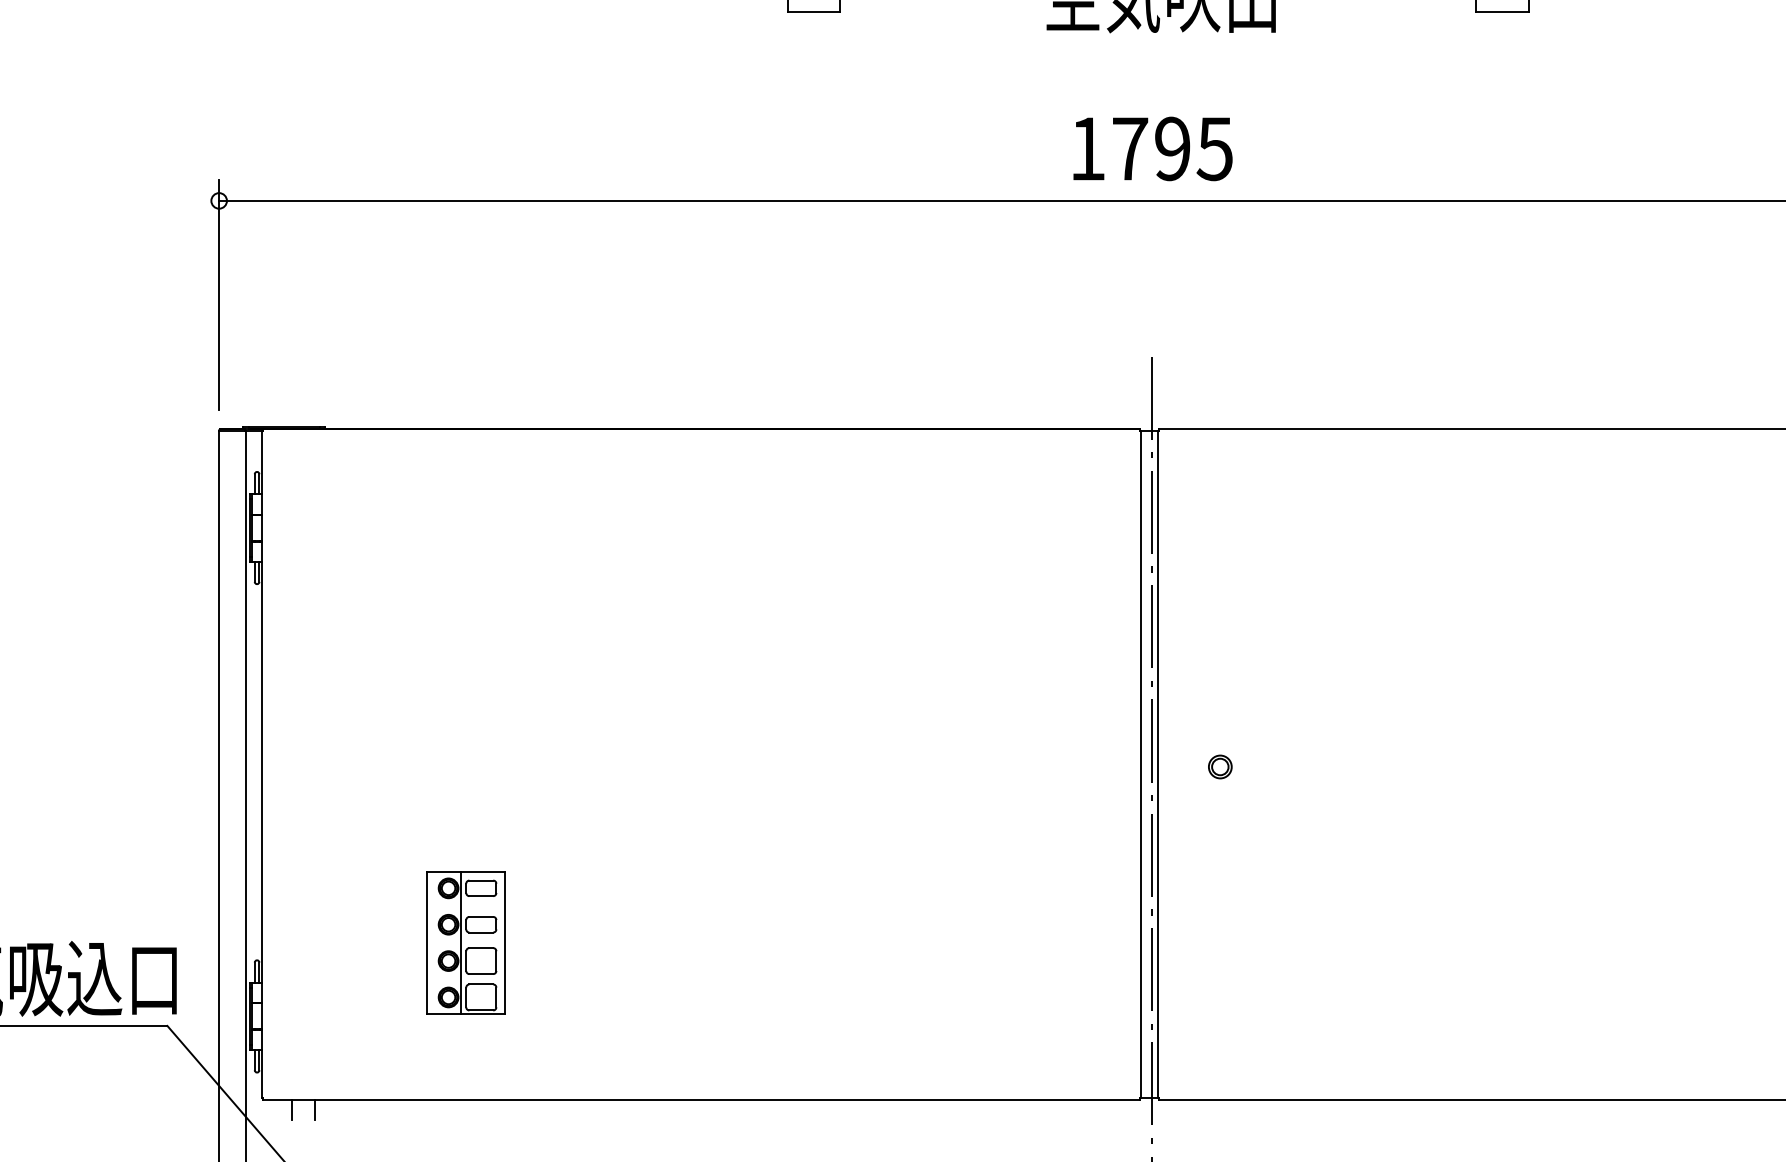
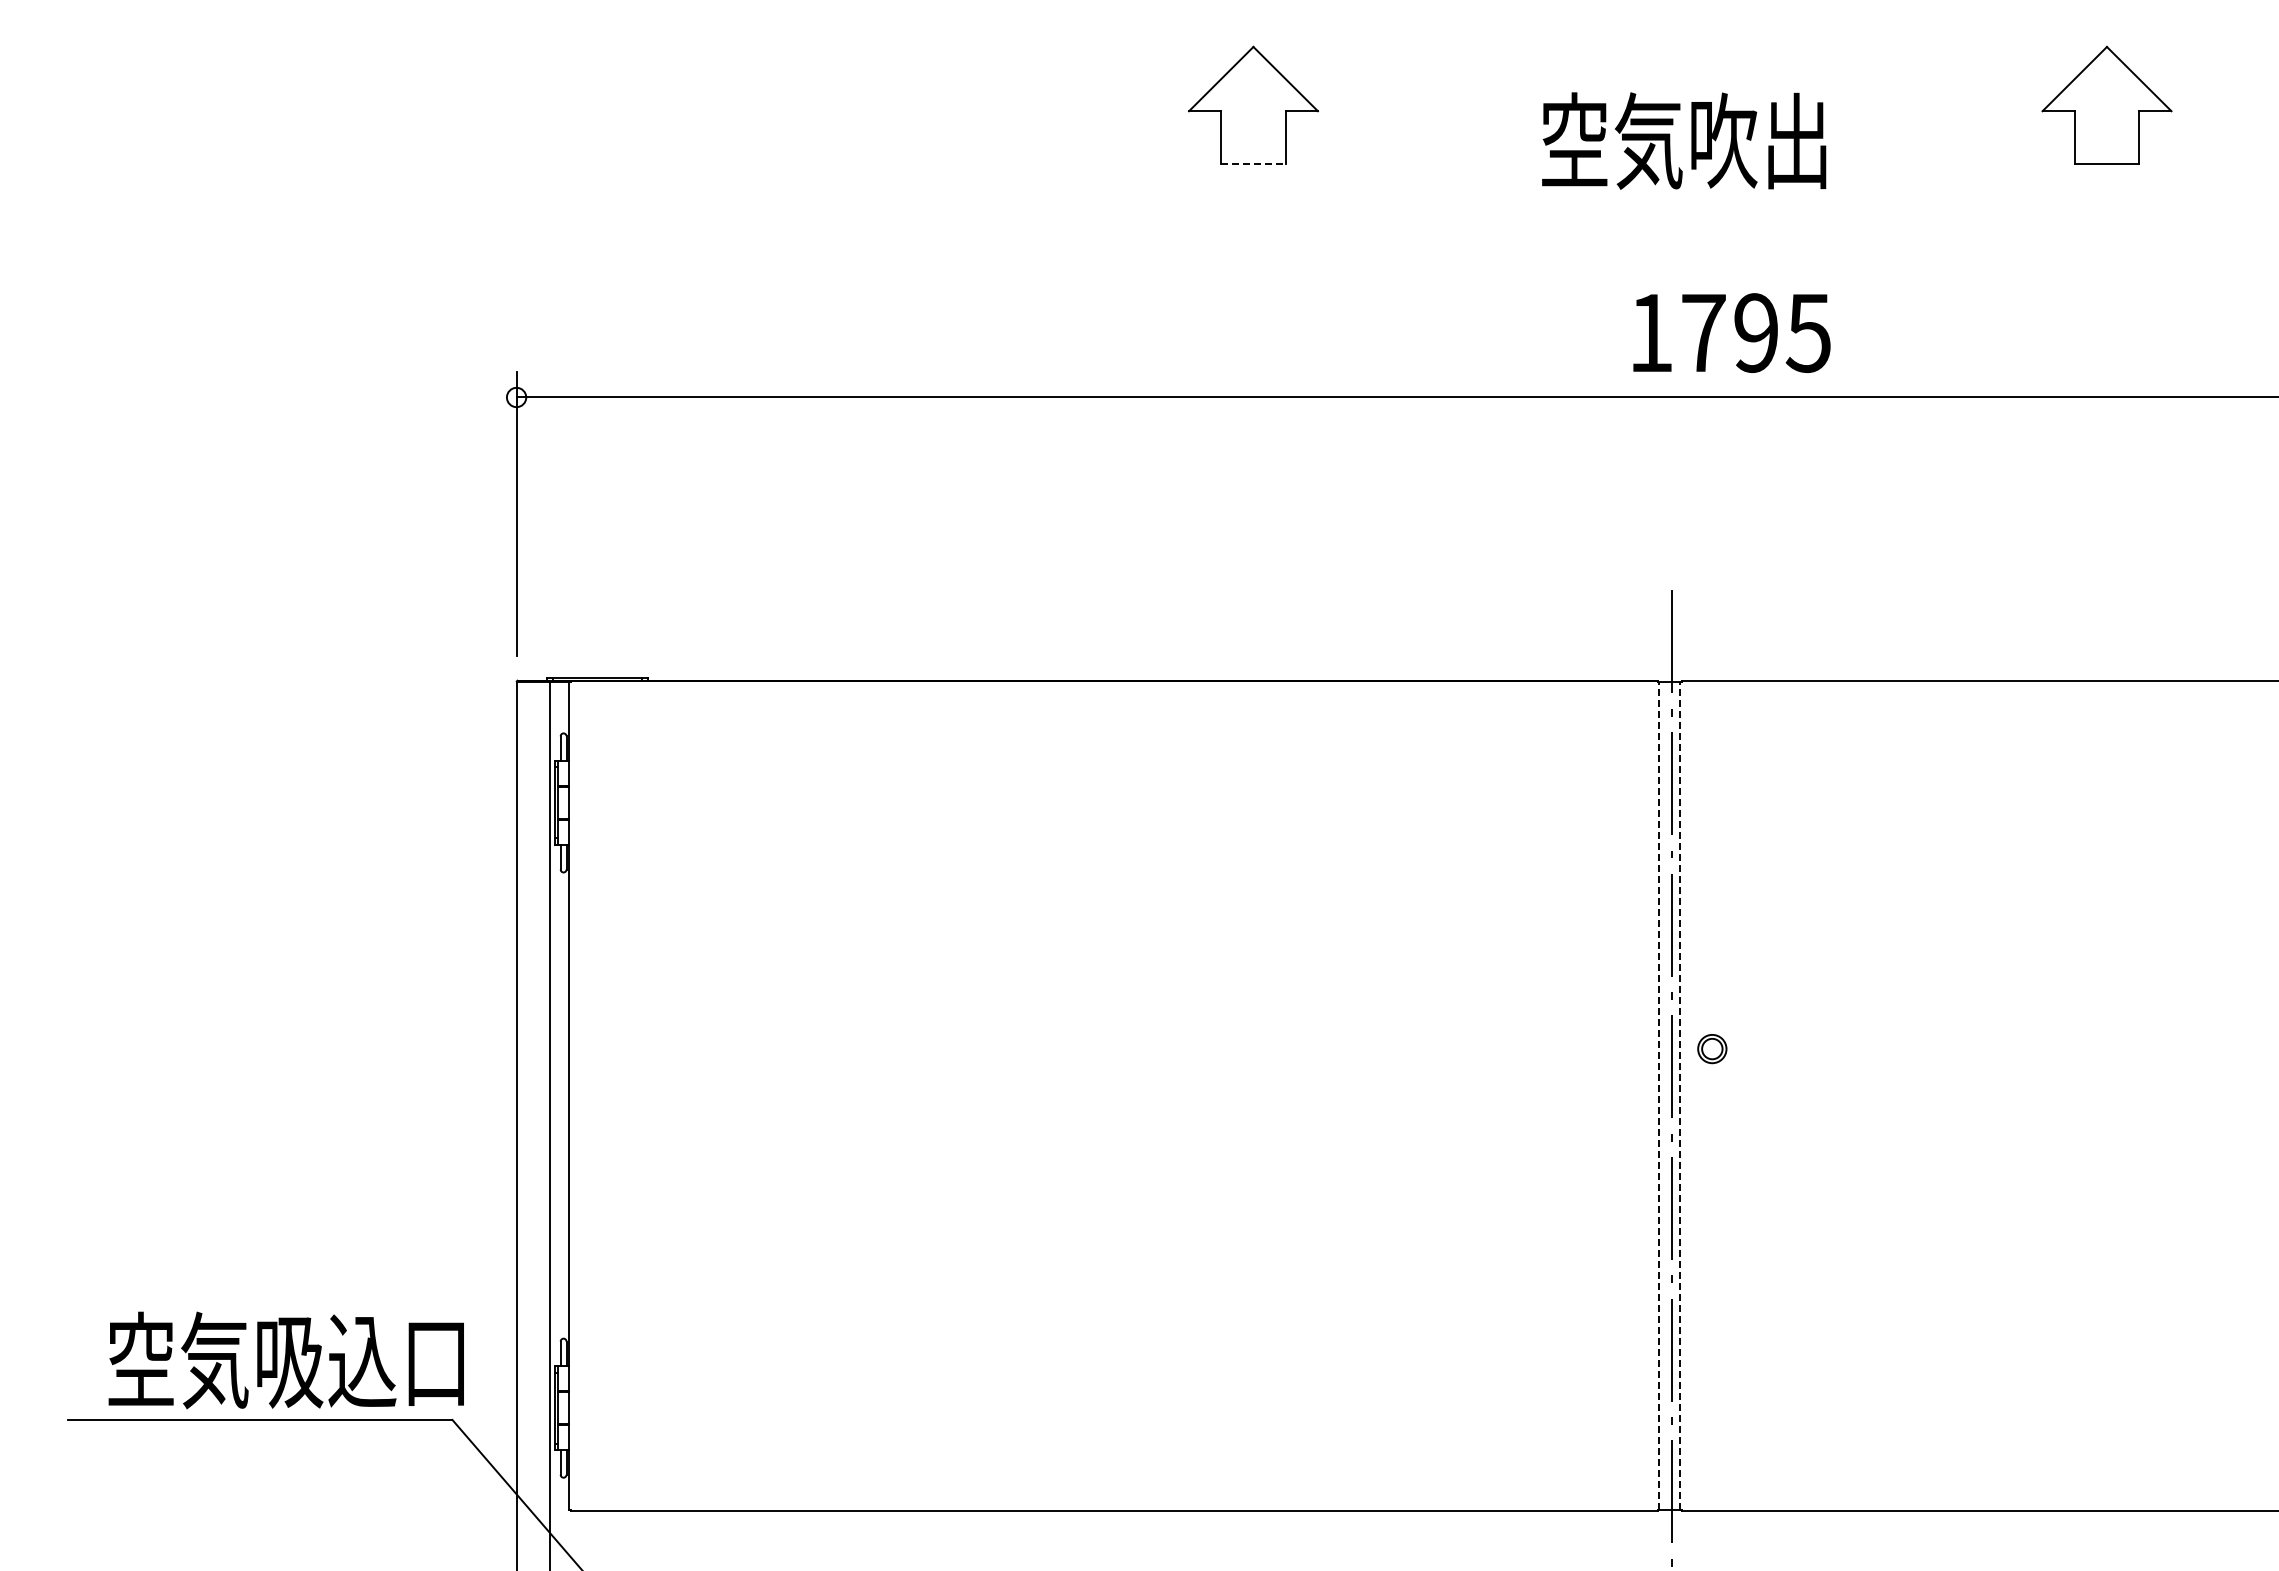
line: (813, 12) -> (1253, 163), solid -> dashed
text: (1152, 148) -> (1731, 332), moved
line: (1141, 764) -> (1659, 1095), solid -> dashed
line: (1158, 764) -> (1680, 1095), solid -> dashed
part: (1220, 767) -> (1712, 1049), moved
part: (466, 943) -> (822, 1317), removed
line: (291, 1109) -> (606, 1523), removed
line: (315, 1109) -> (635, 1523), removed

